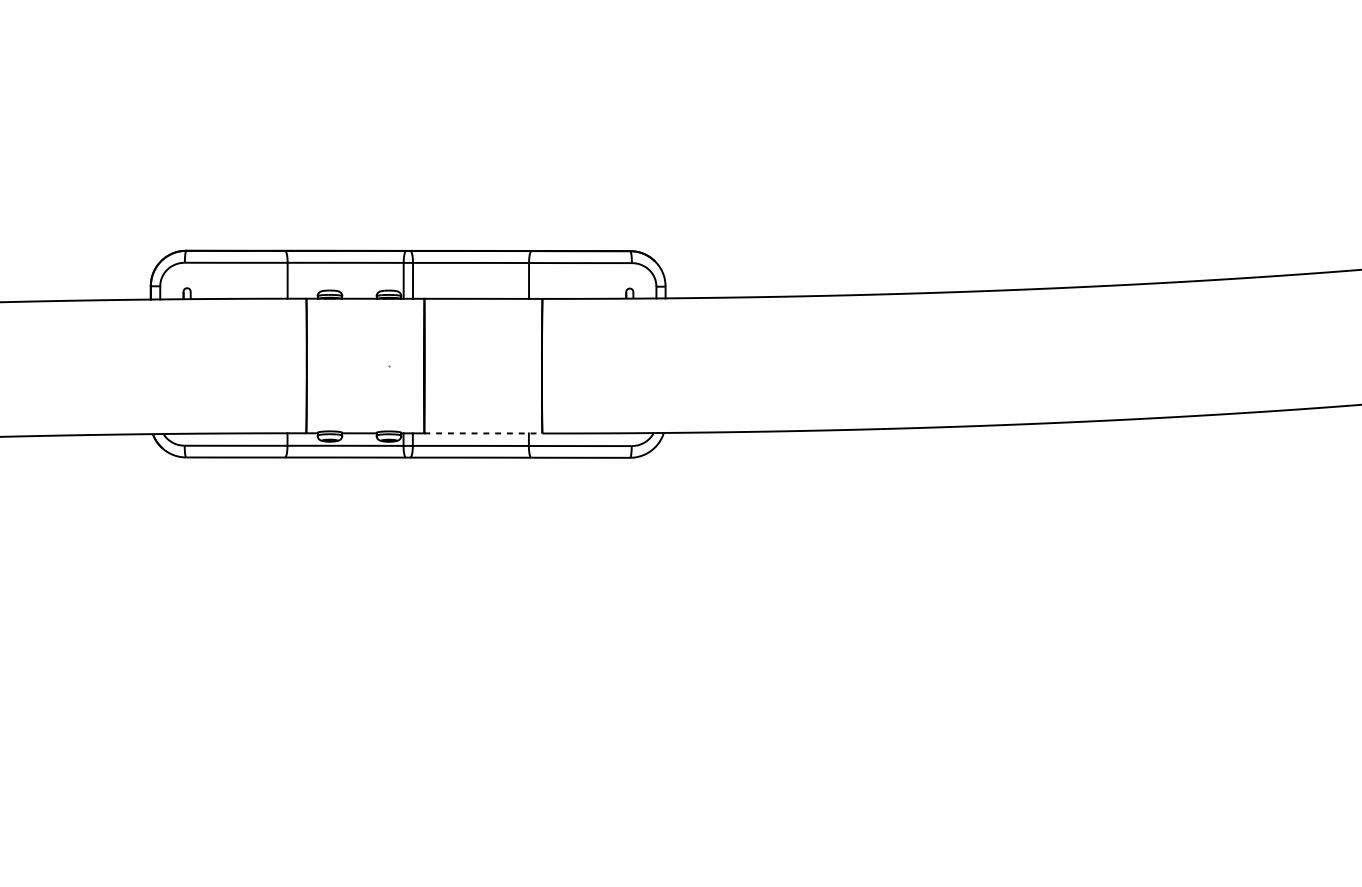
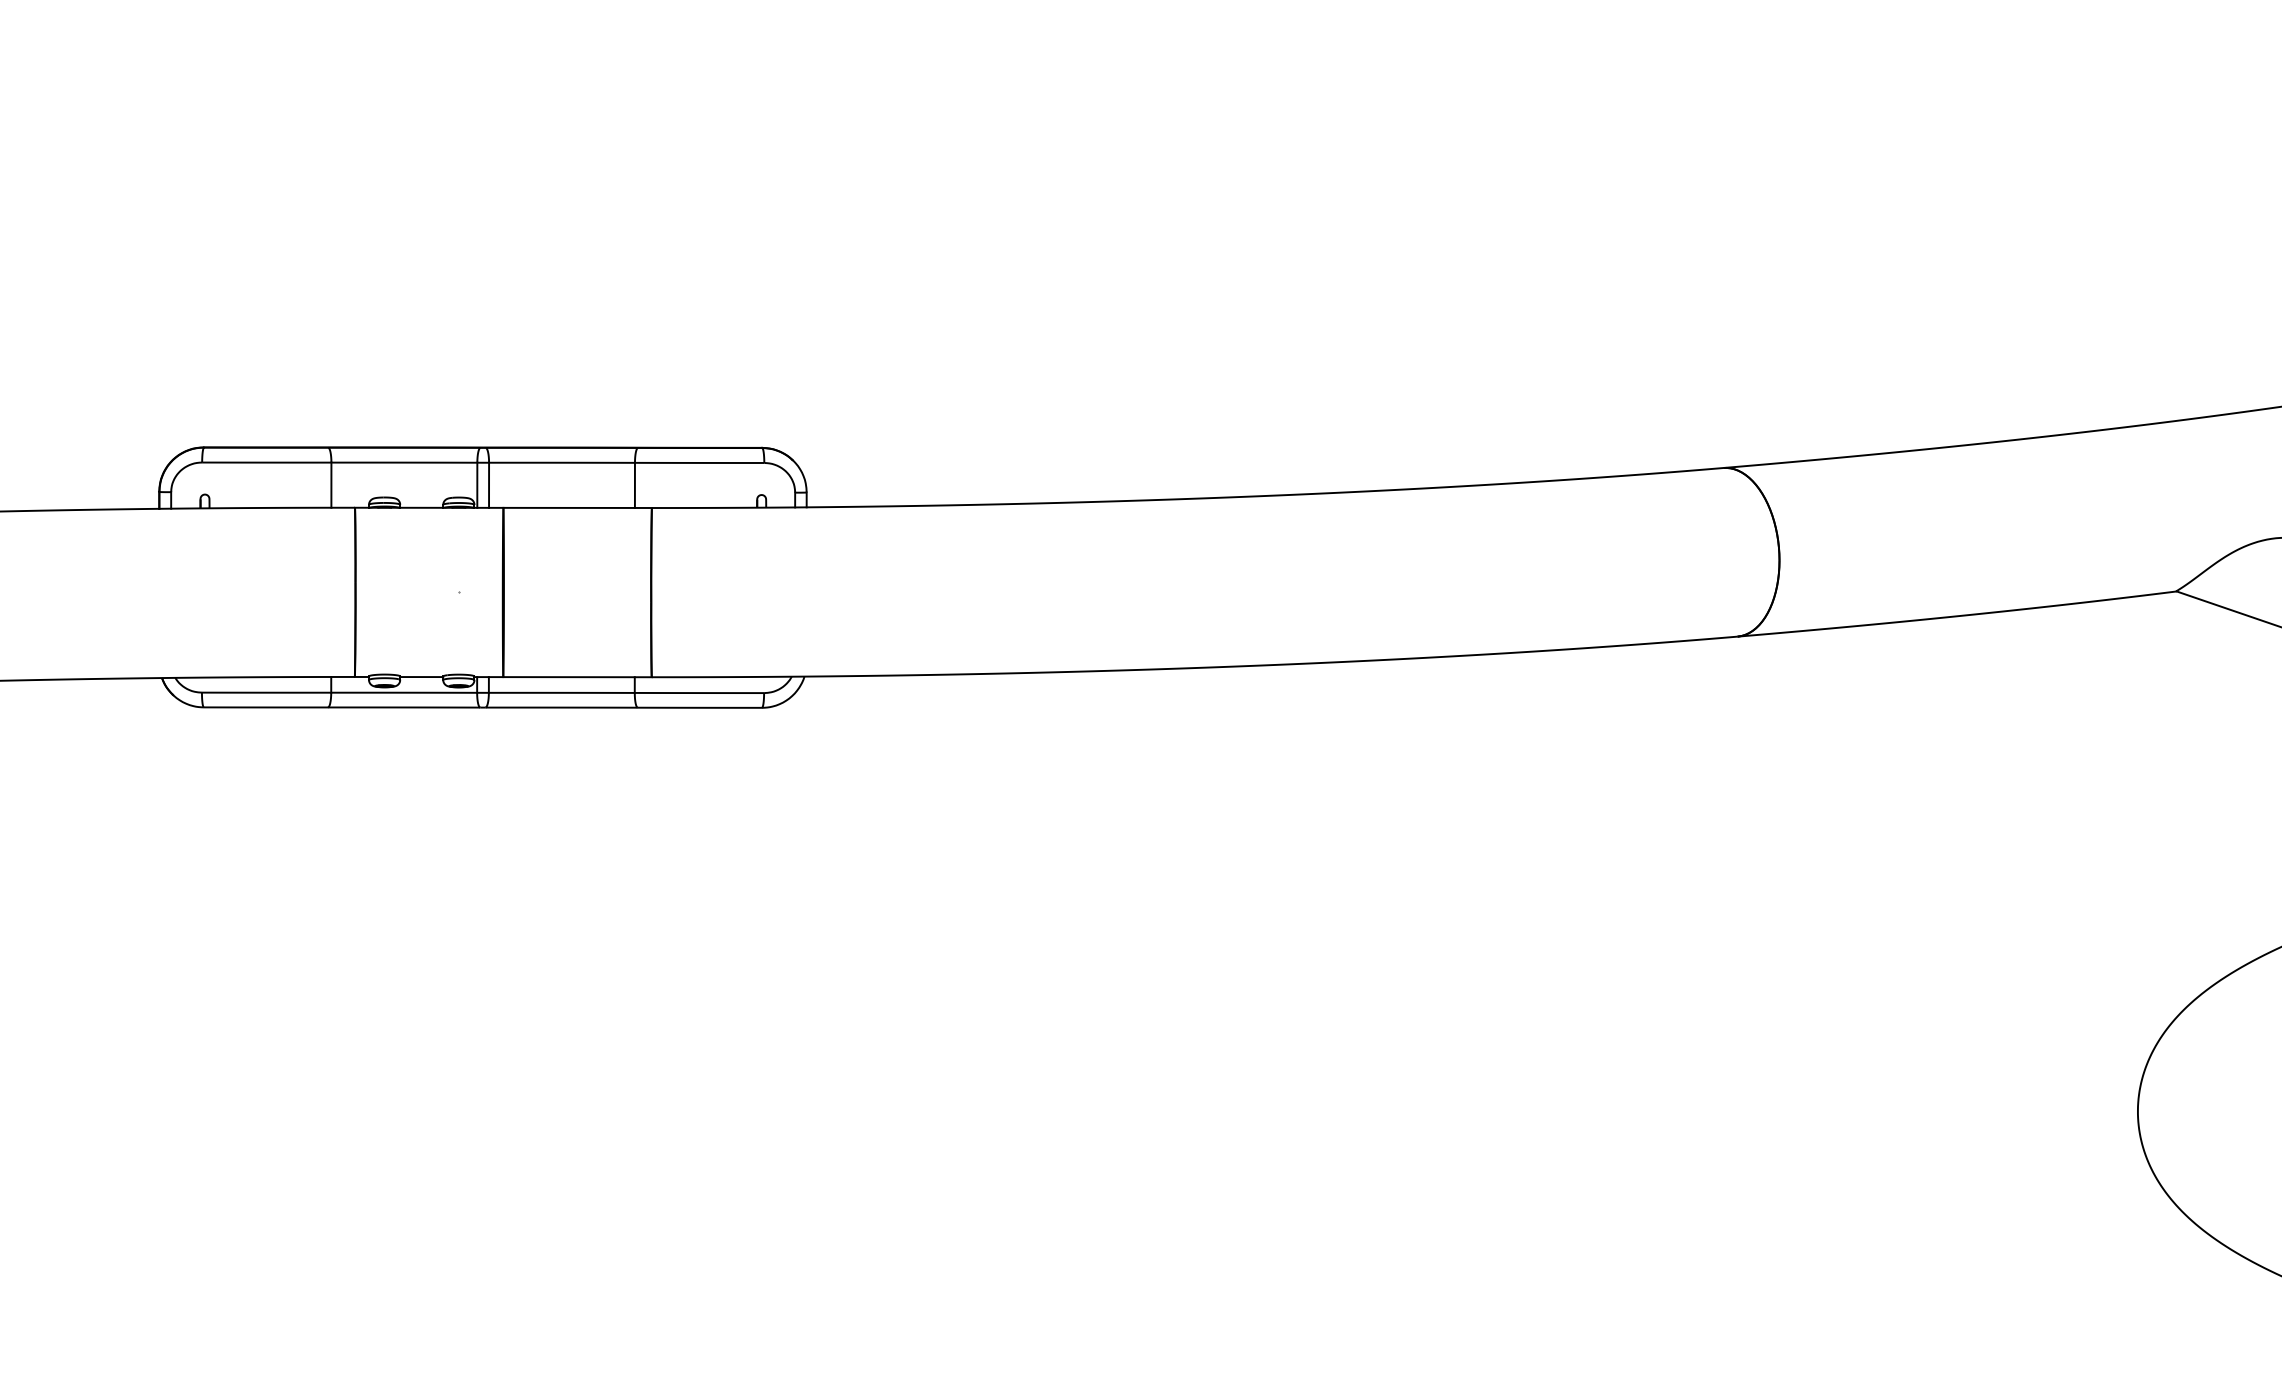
line: (484, 433) -> (578, 677), dashed -> solid

